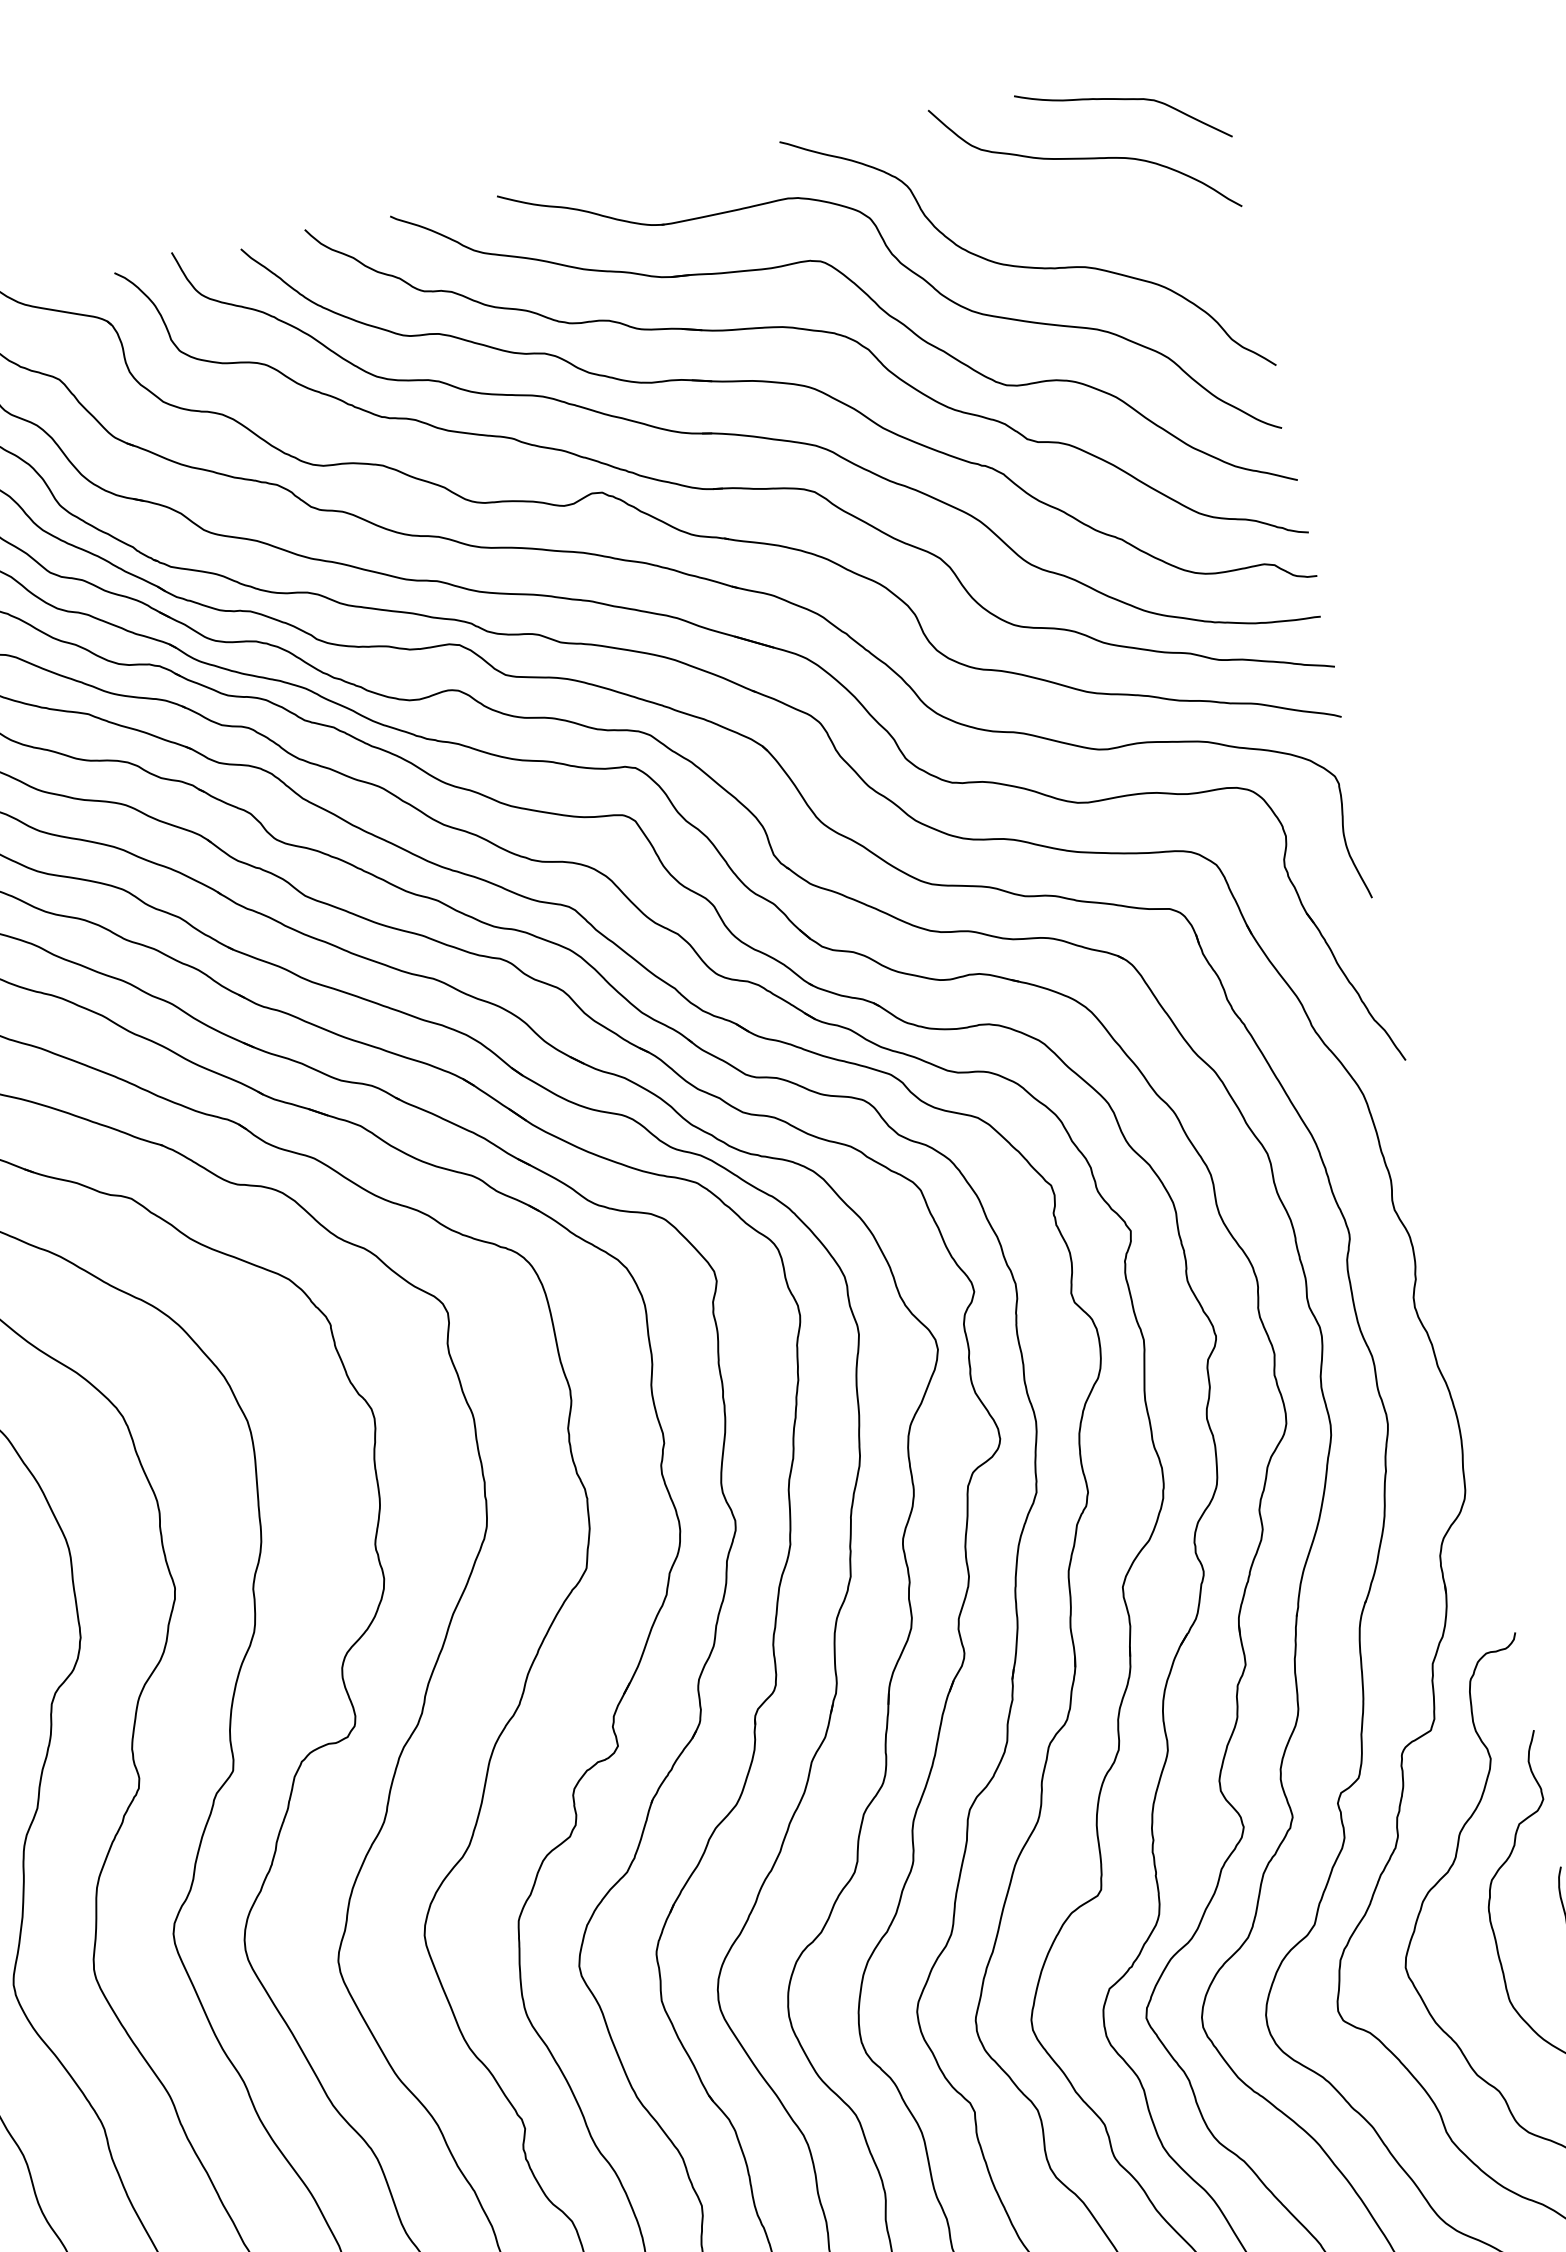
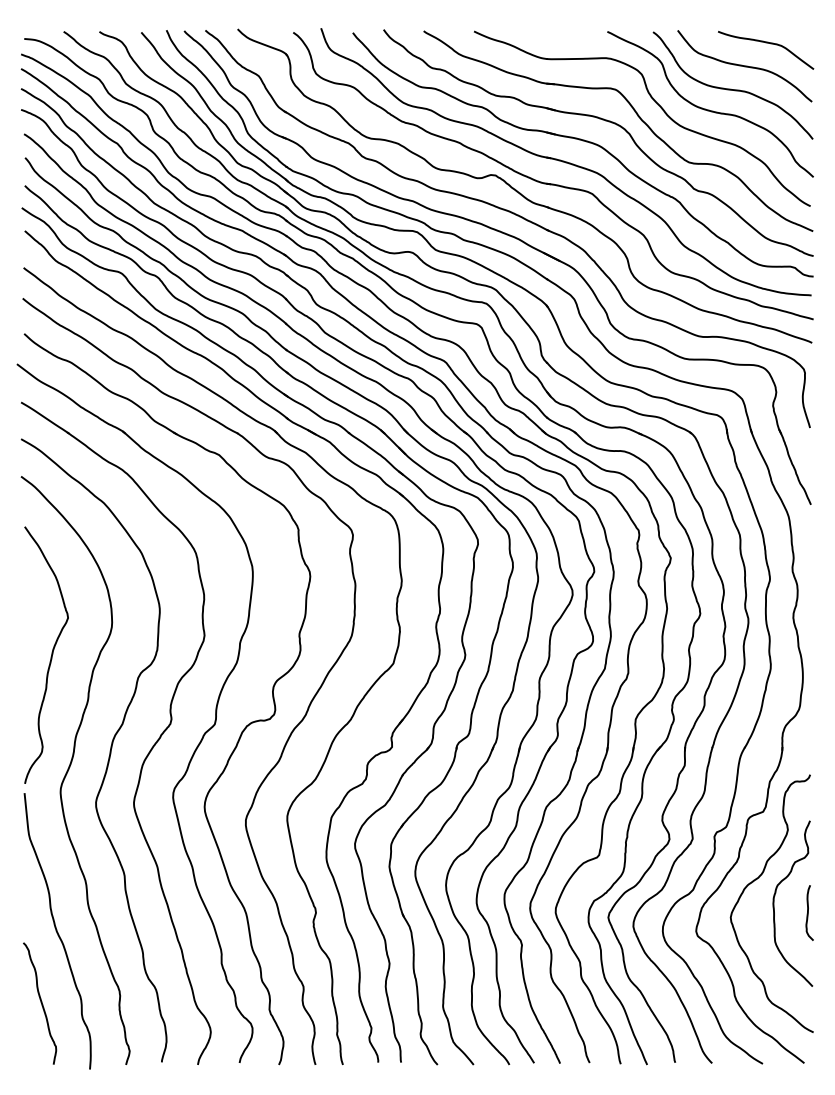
curve: (1065, 211) -> (731, 88), added

